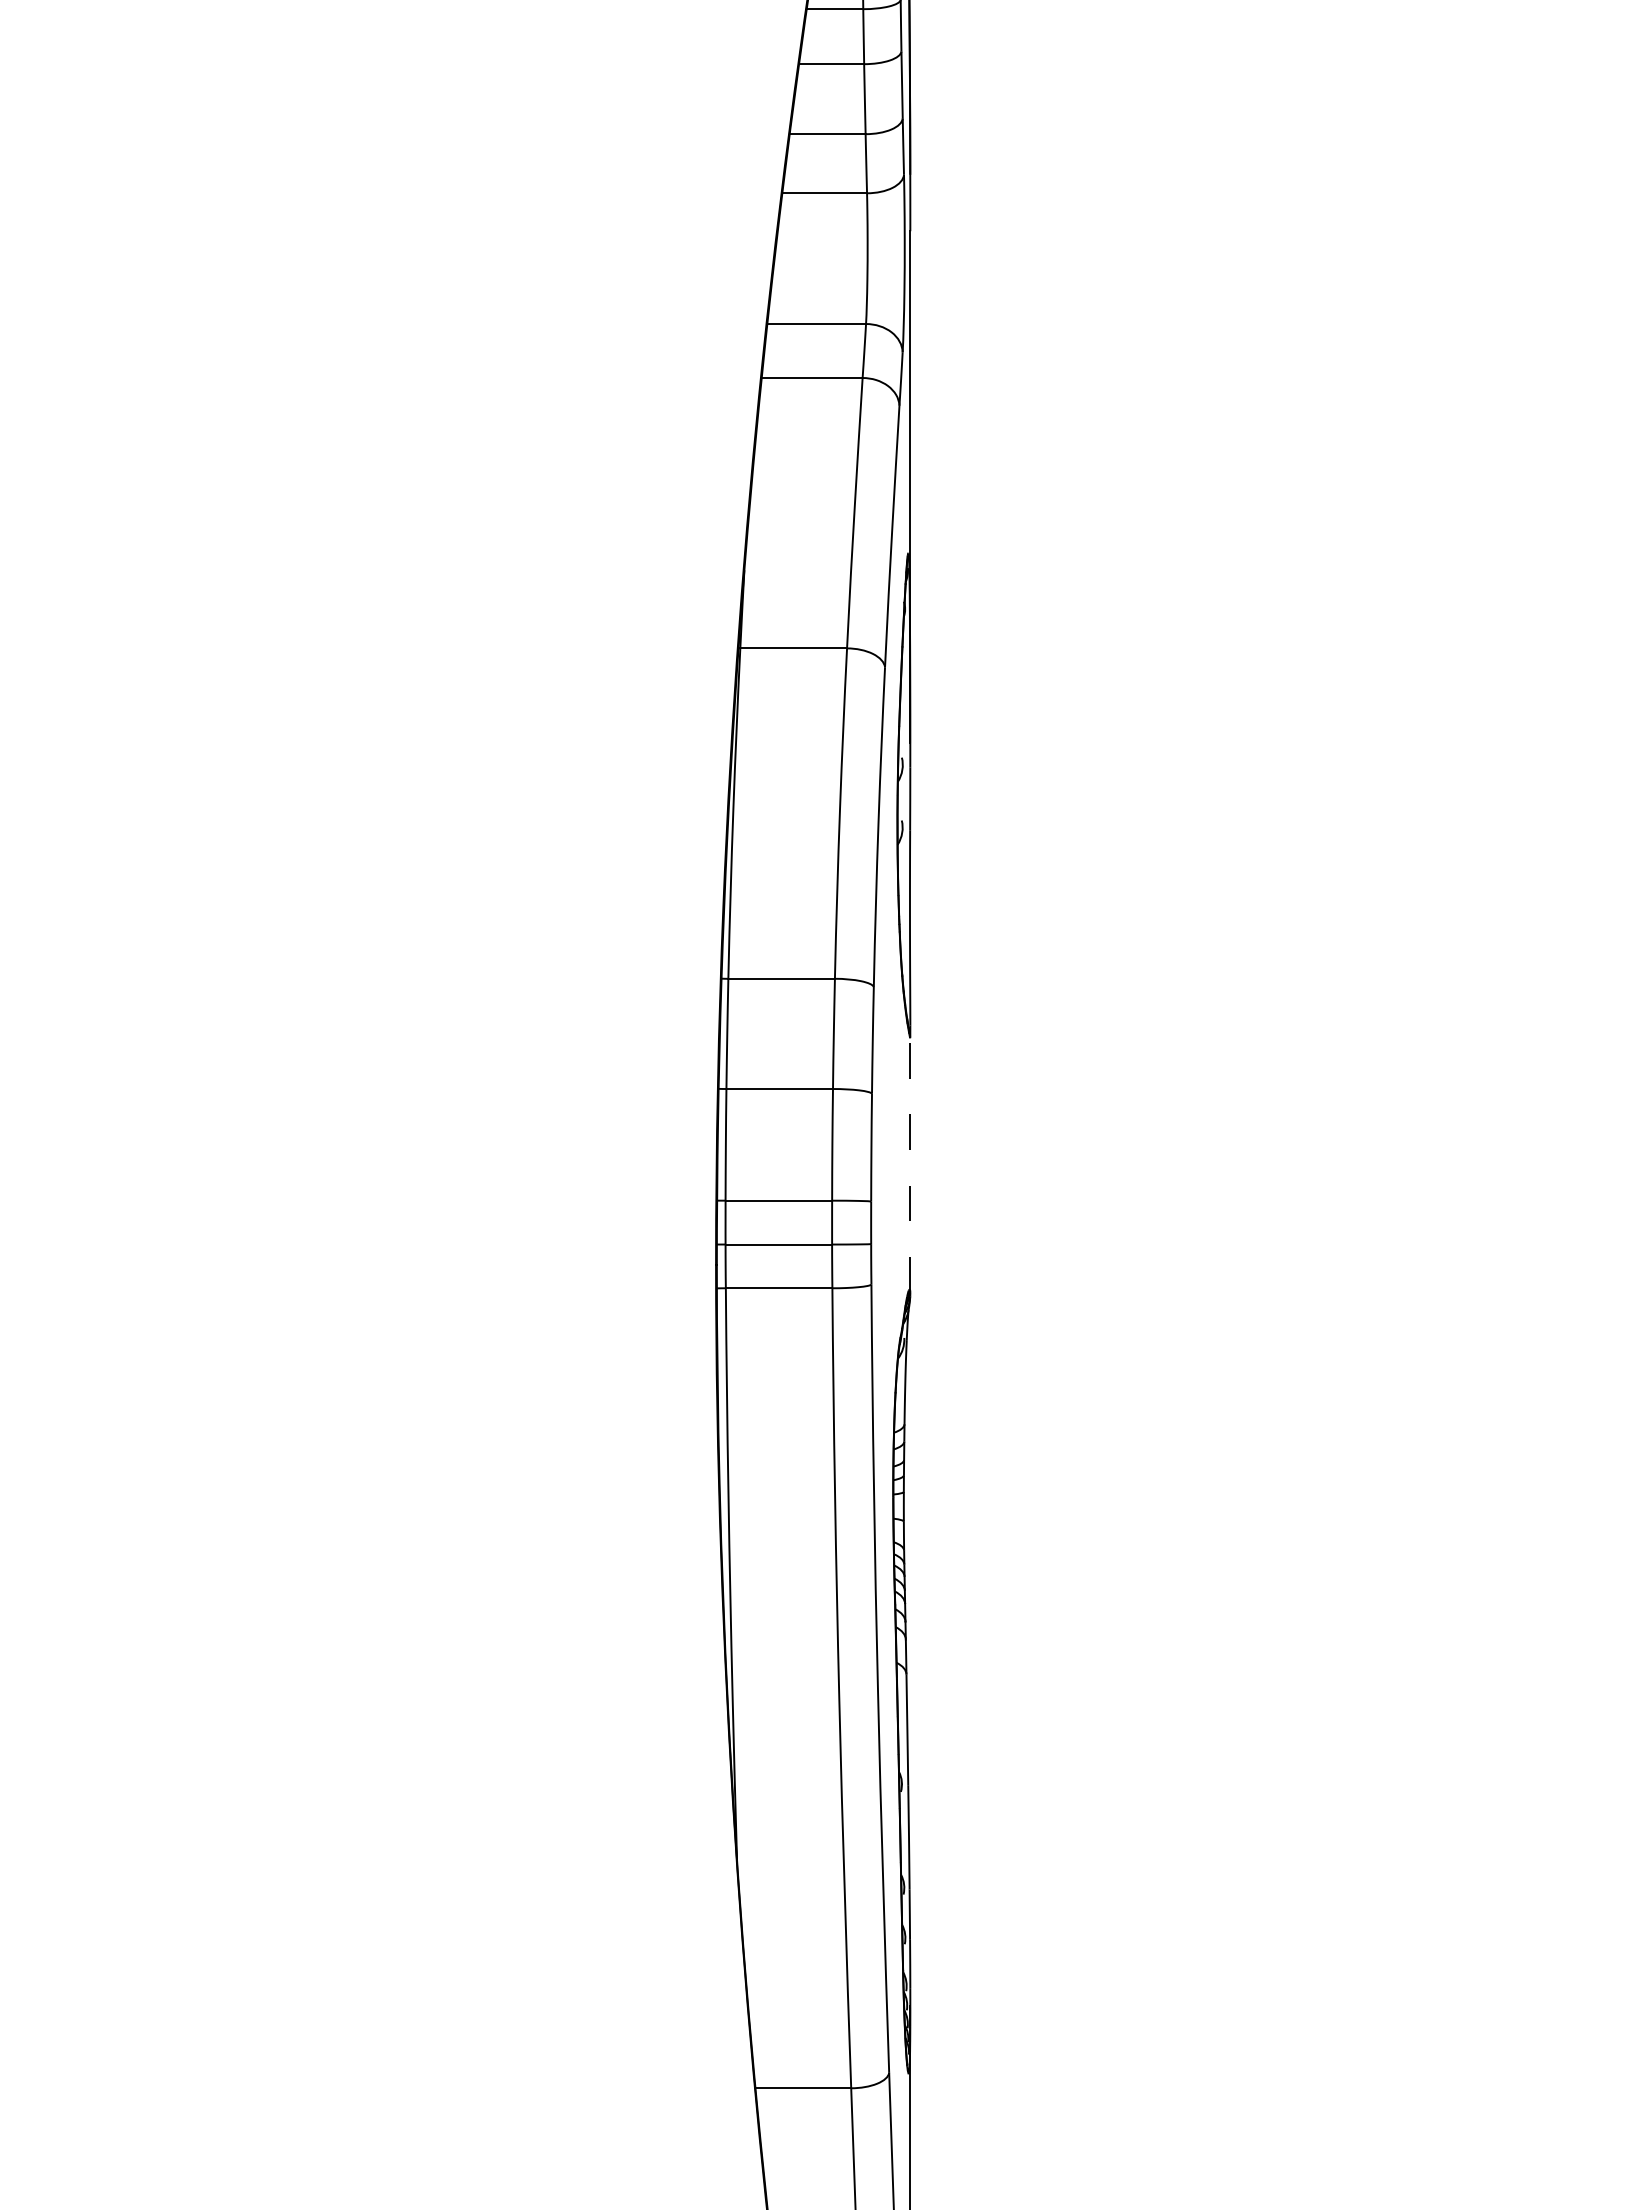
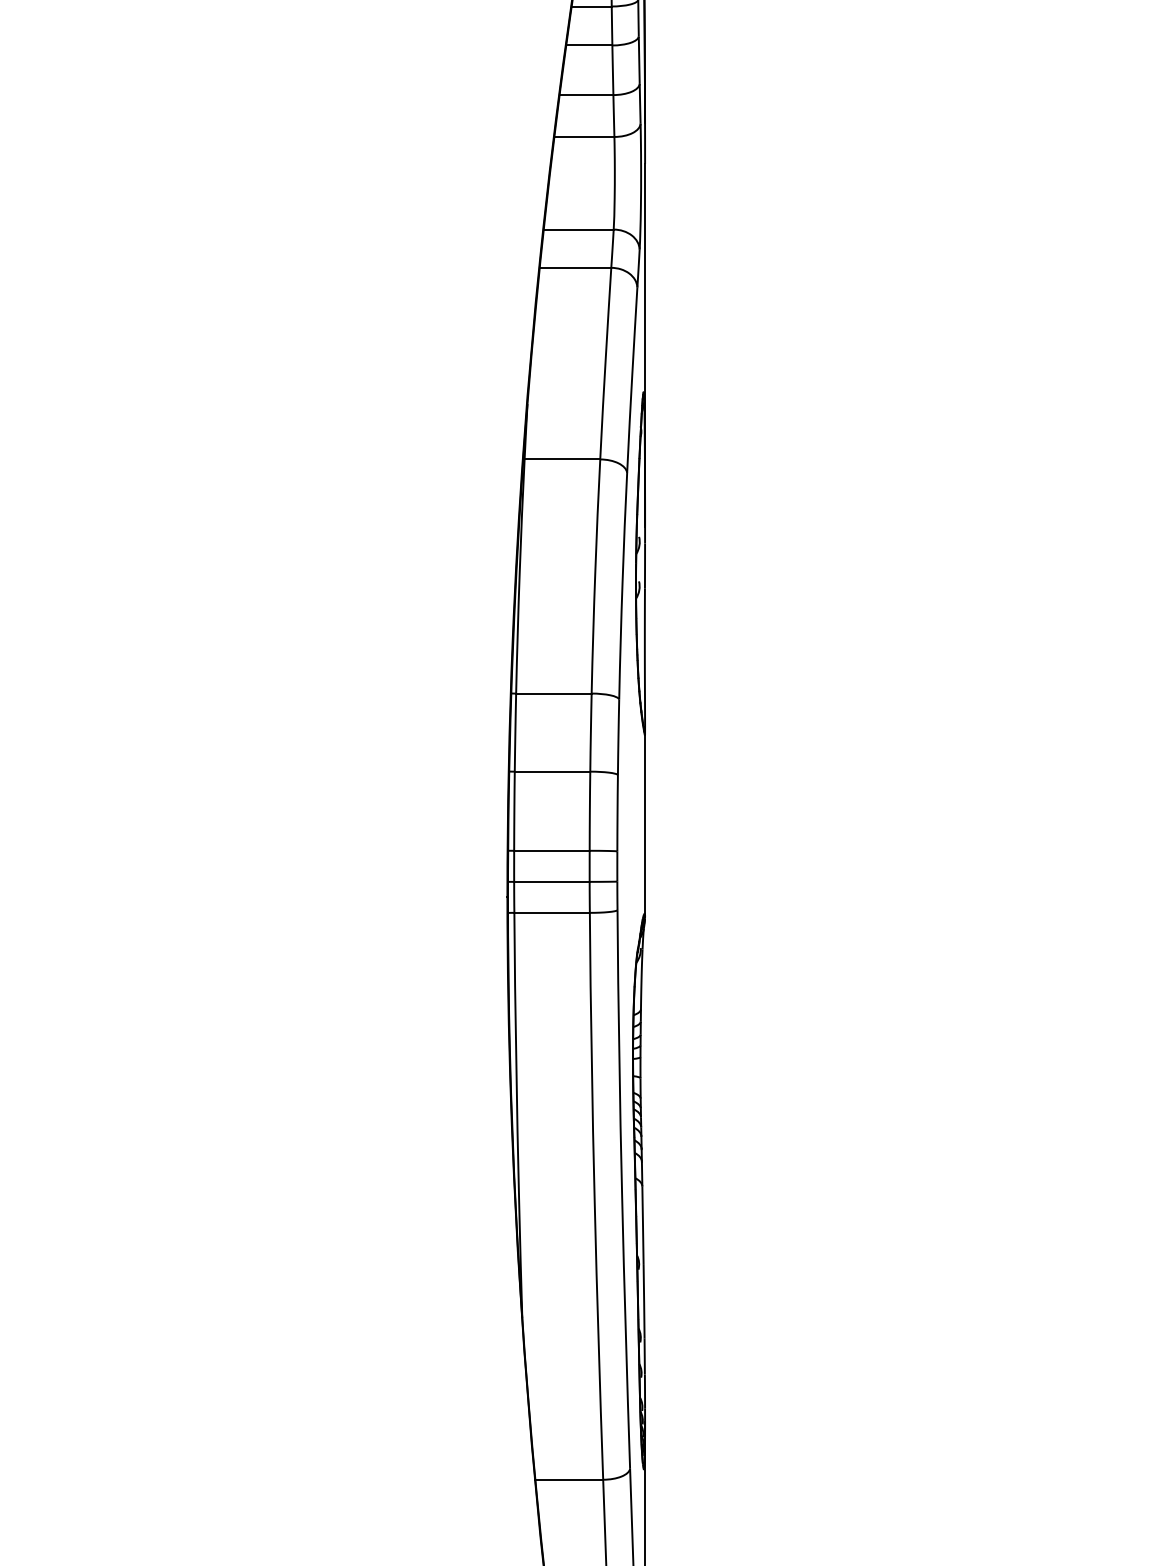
line: (910, 1159) -> (645, 821), dashed -> solid

